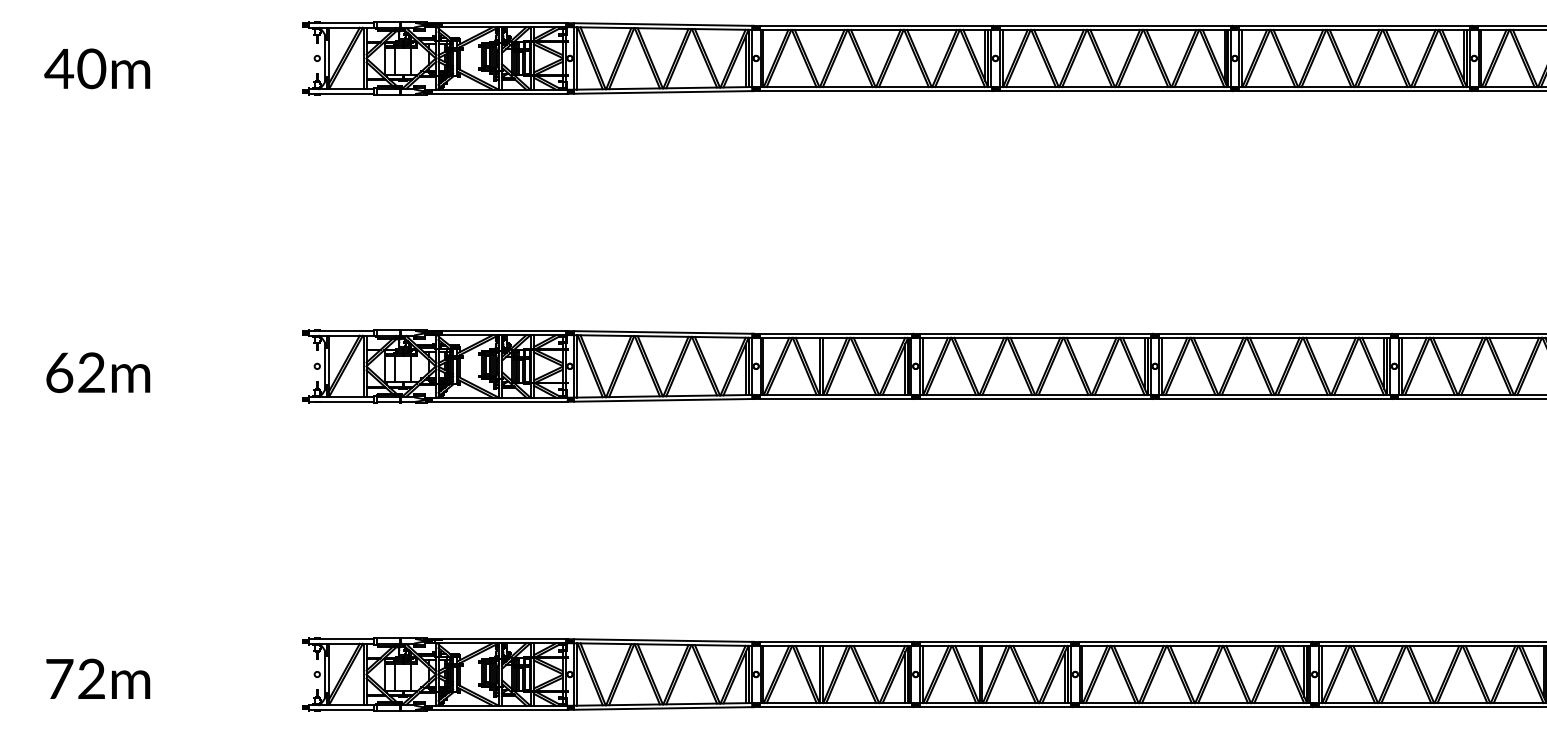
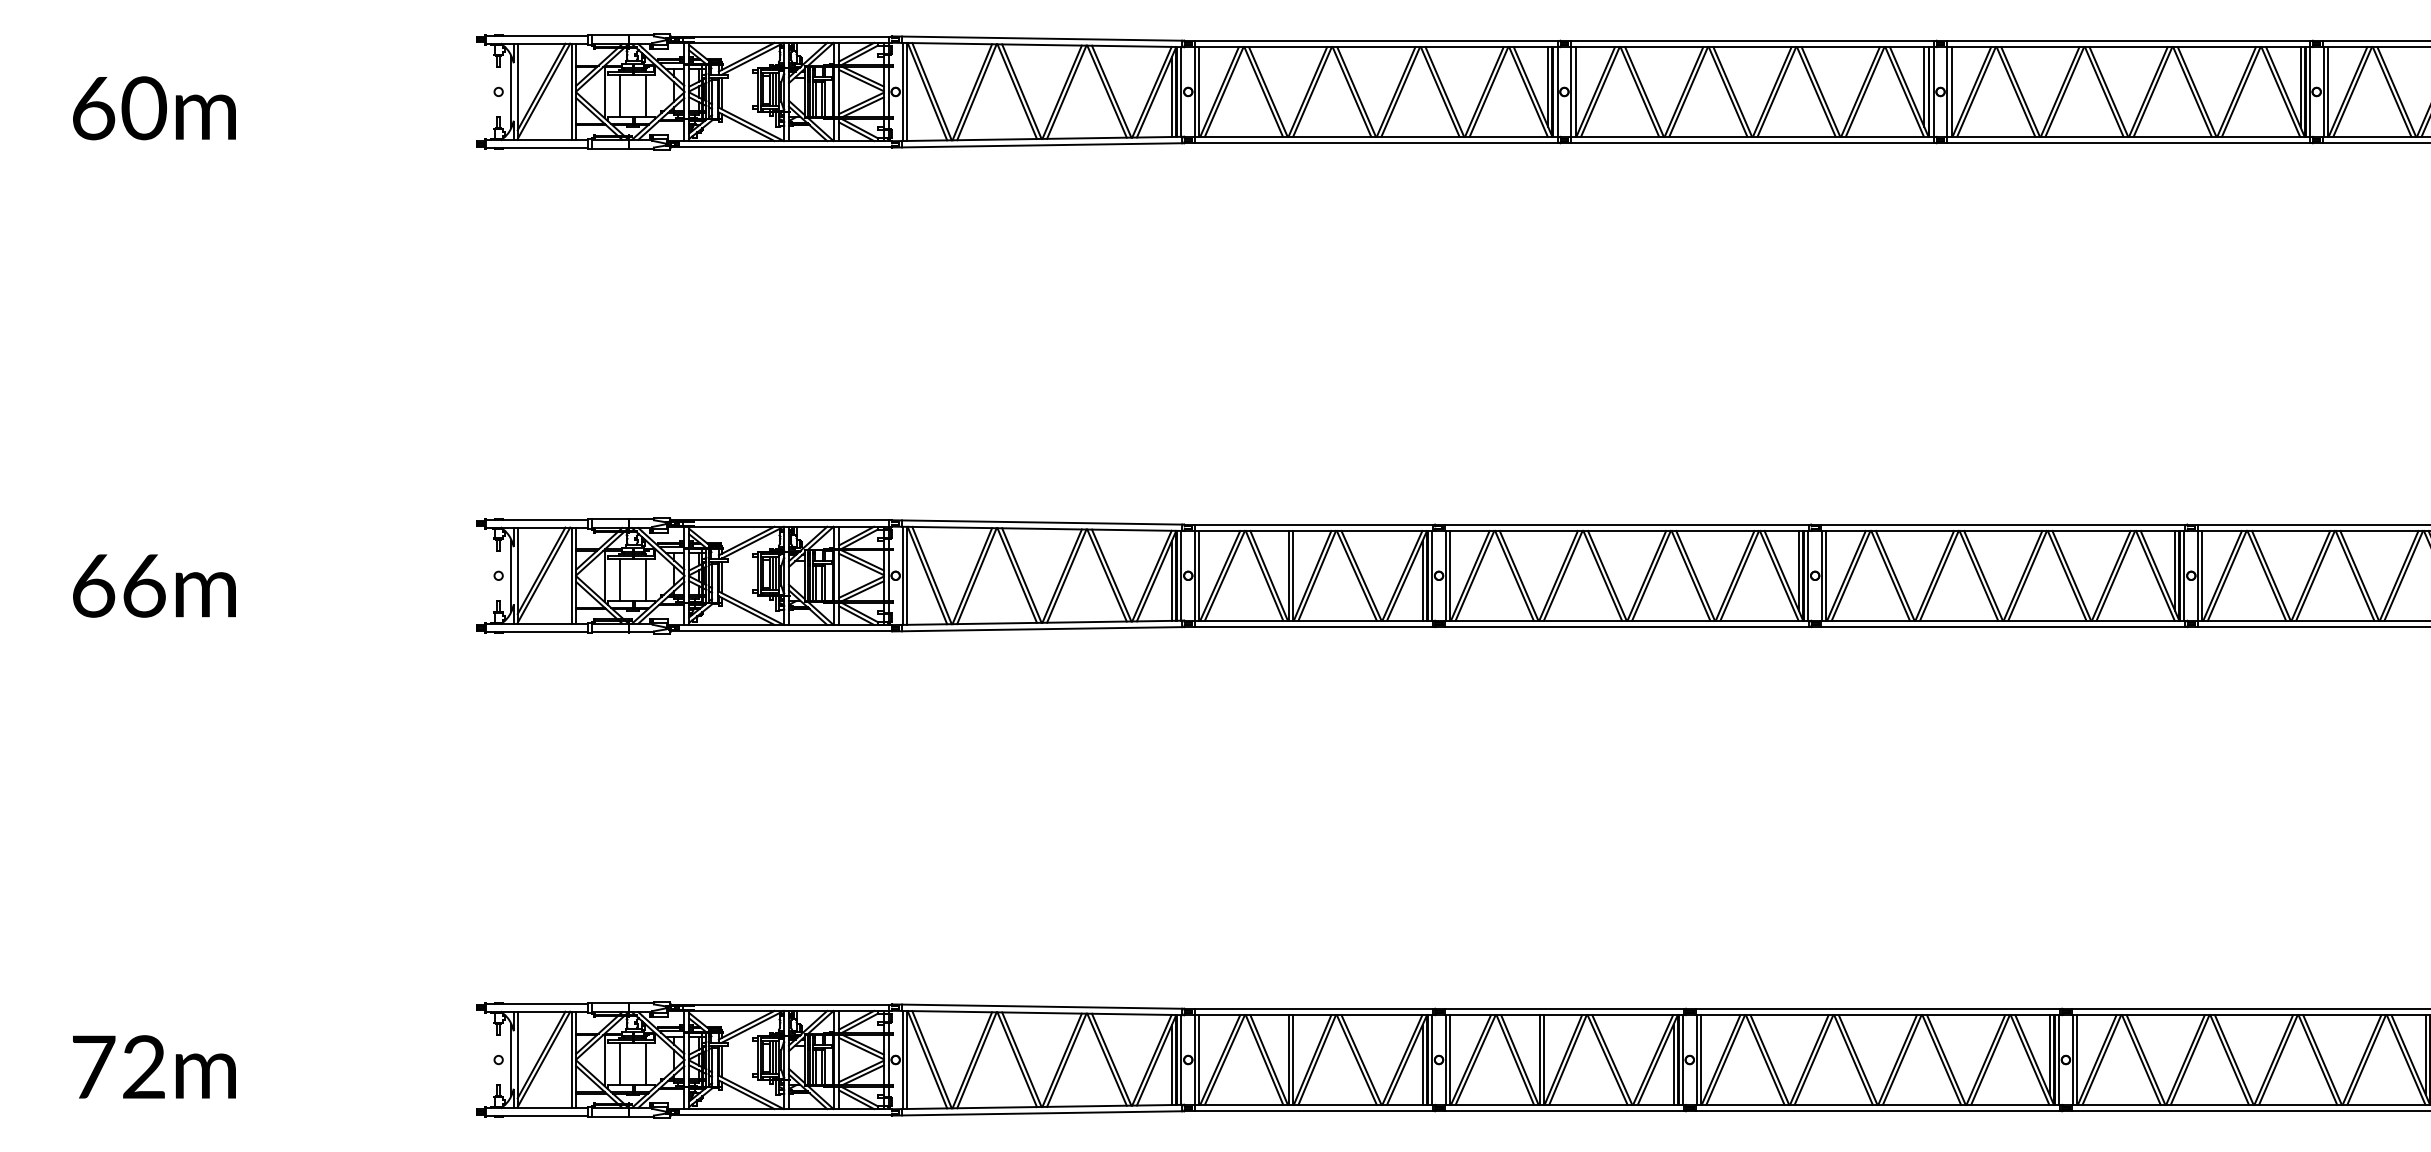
text: (59, 69) -> (93, 109), 40m -> 60m
text: (91, 372) -> (143, 585), 62m -> 66m

